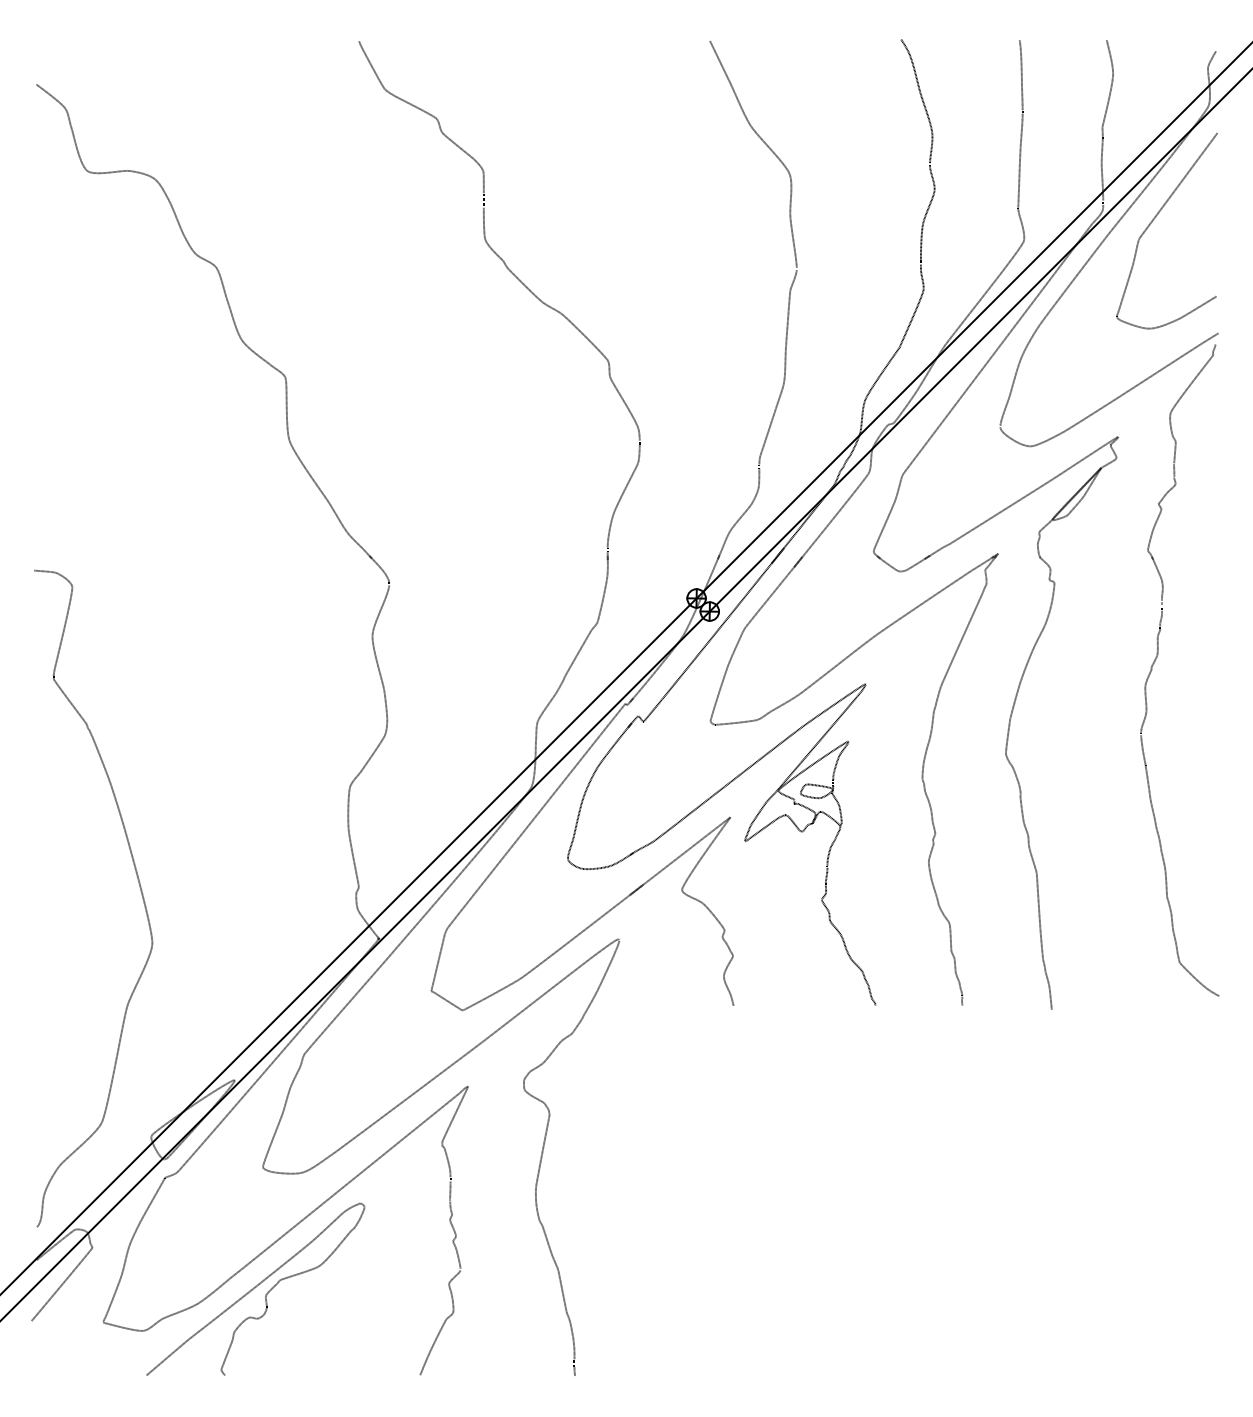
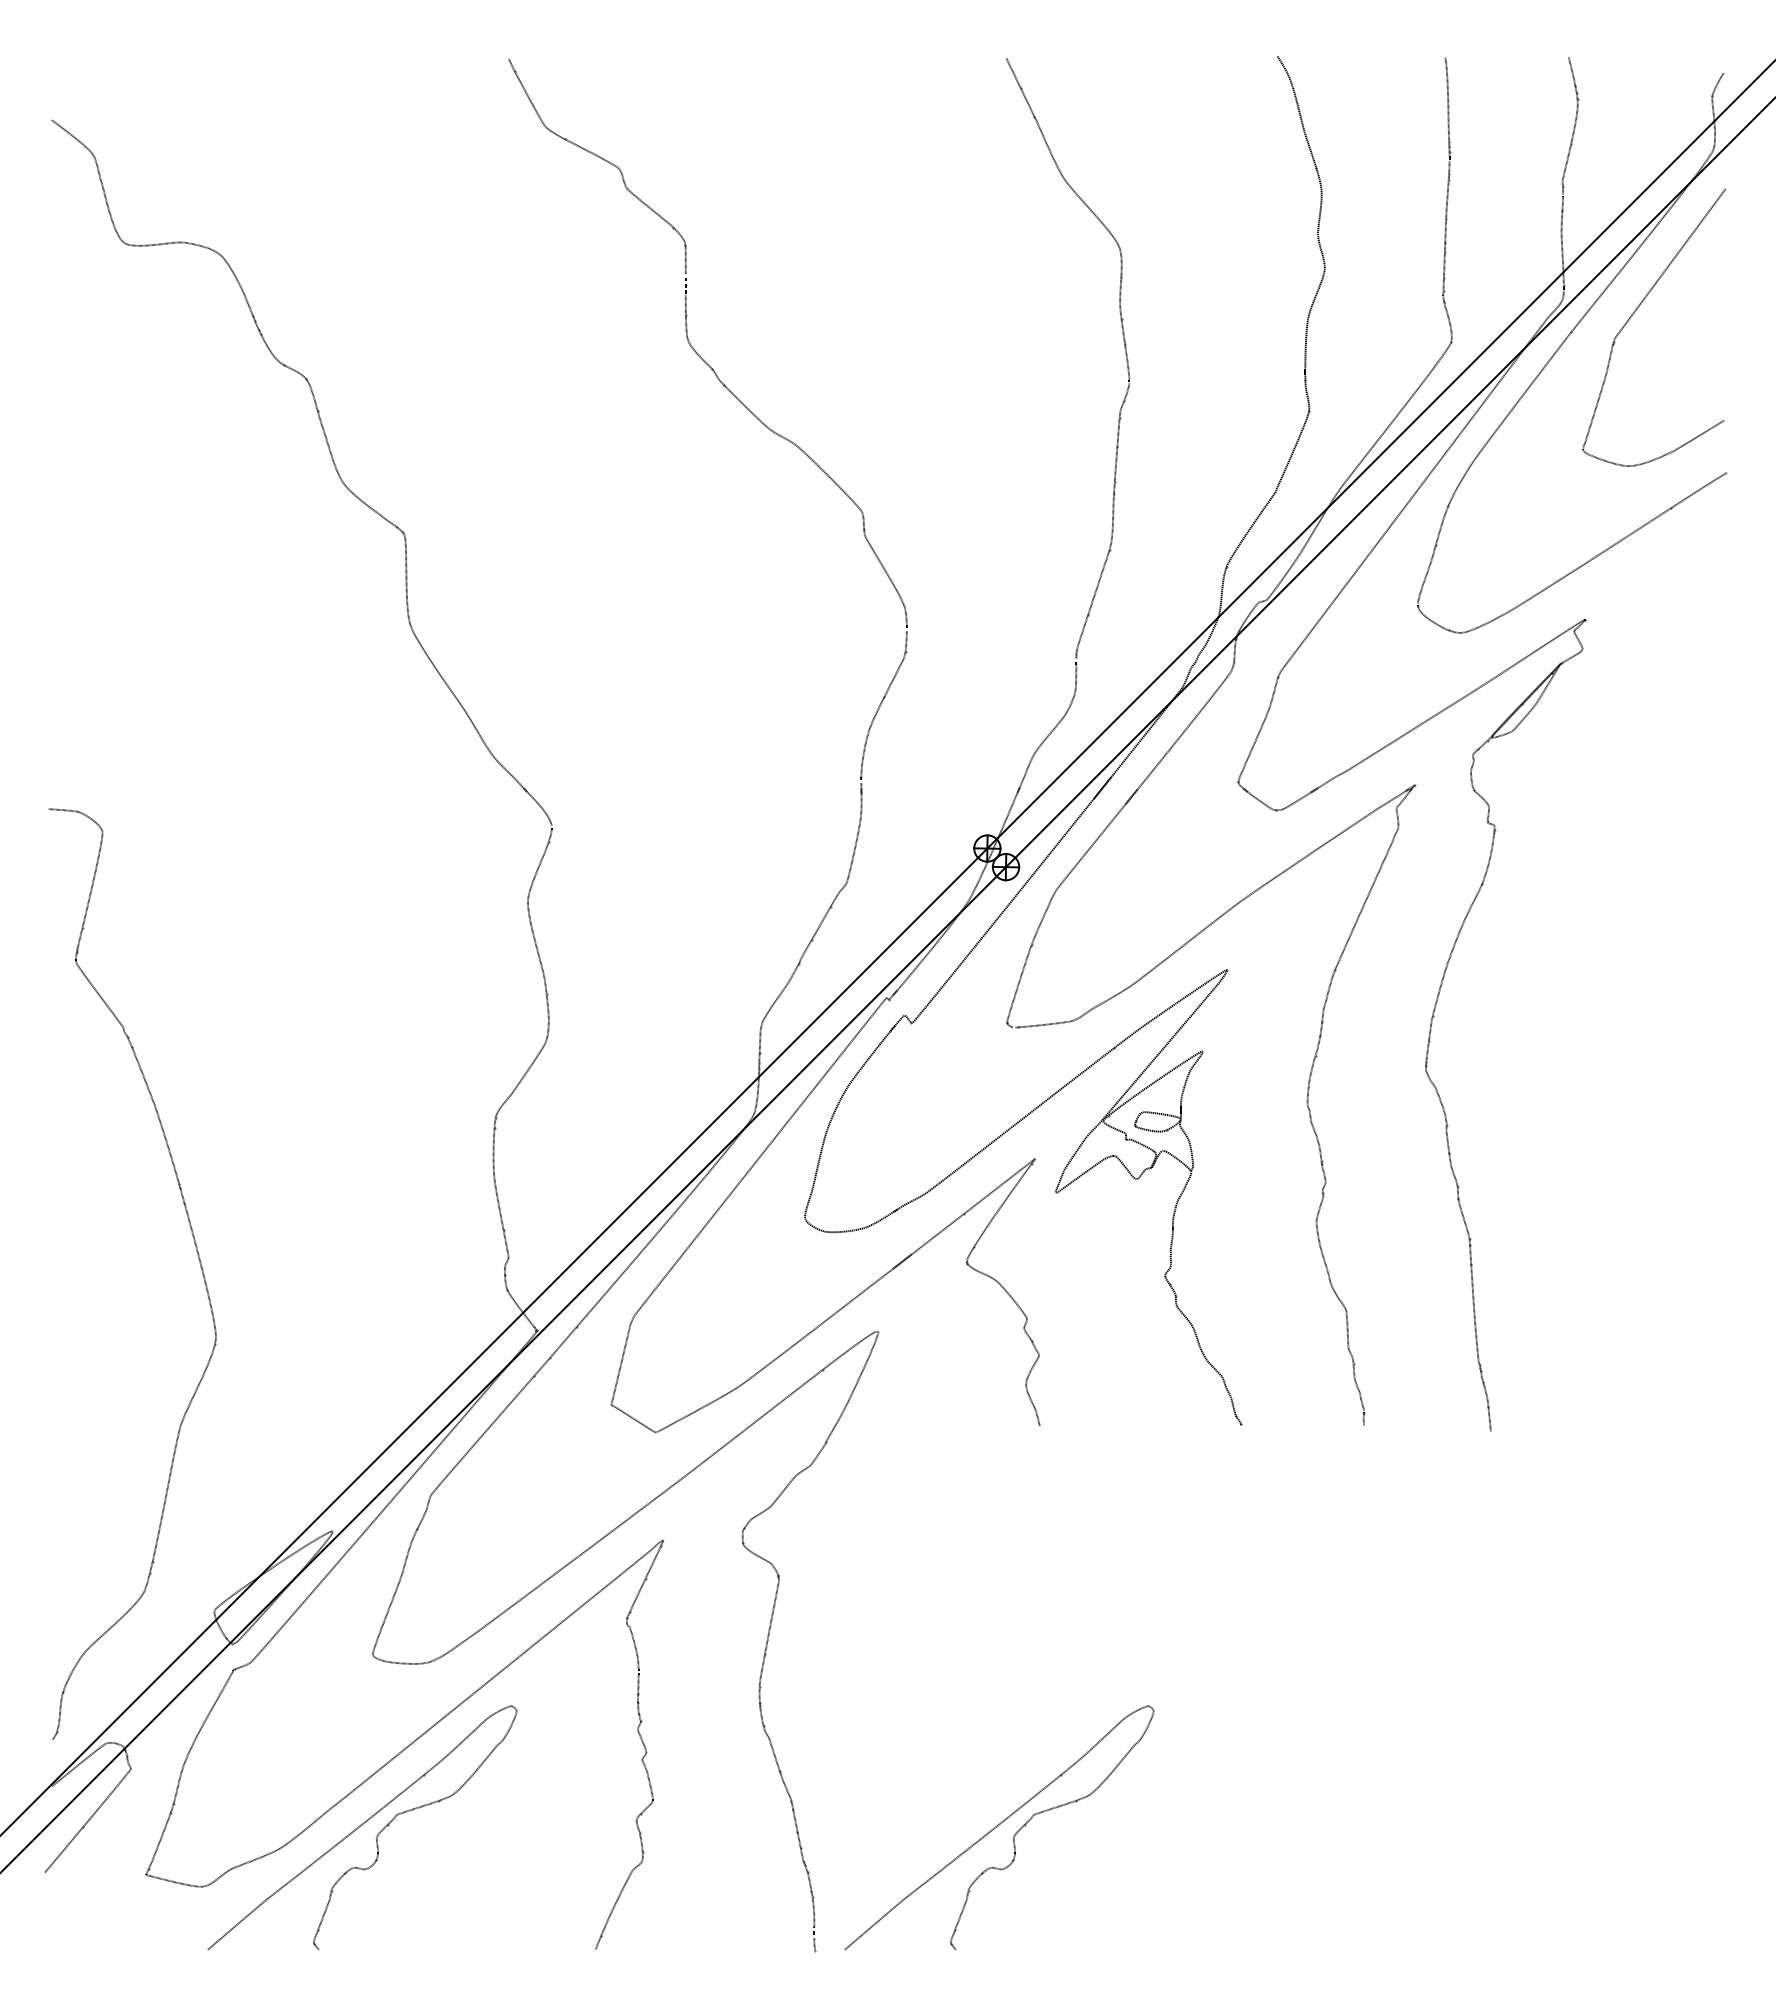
part: (1156, 659) -> (1639, 934), removed
curve: (704, 1288) -> (998, 1826), added

